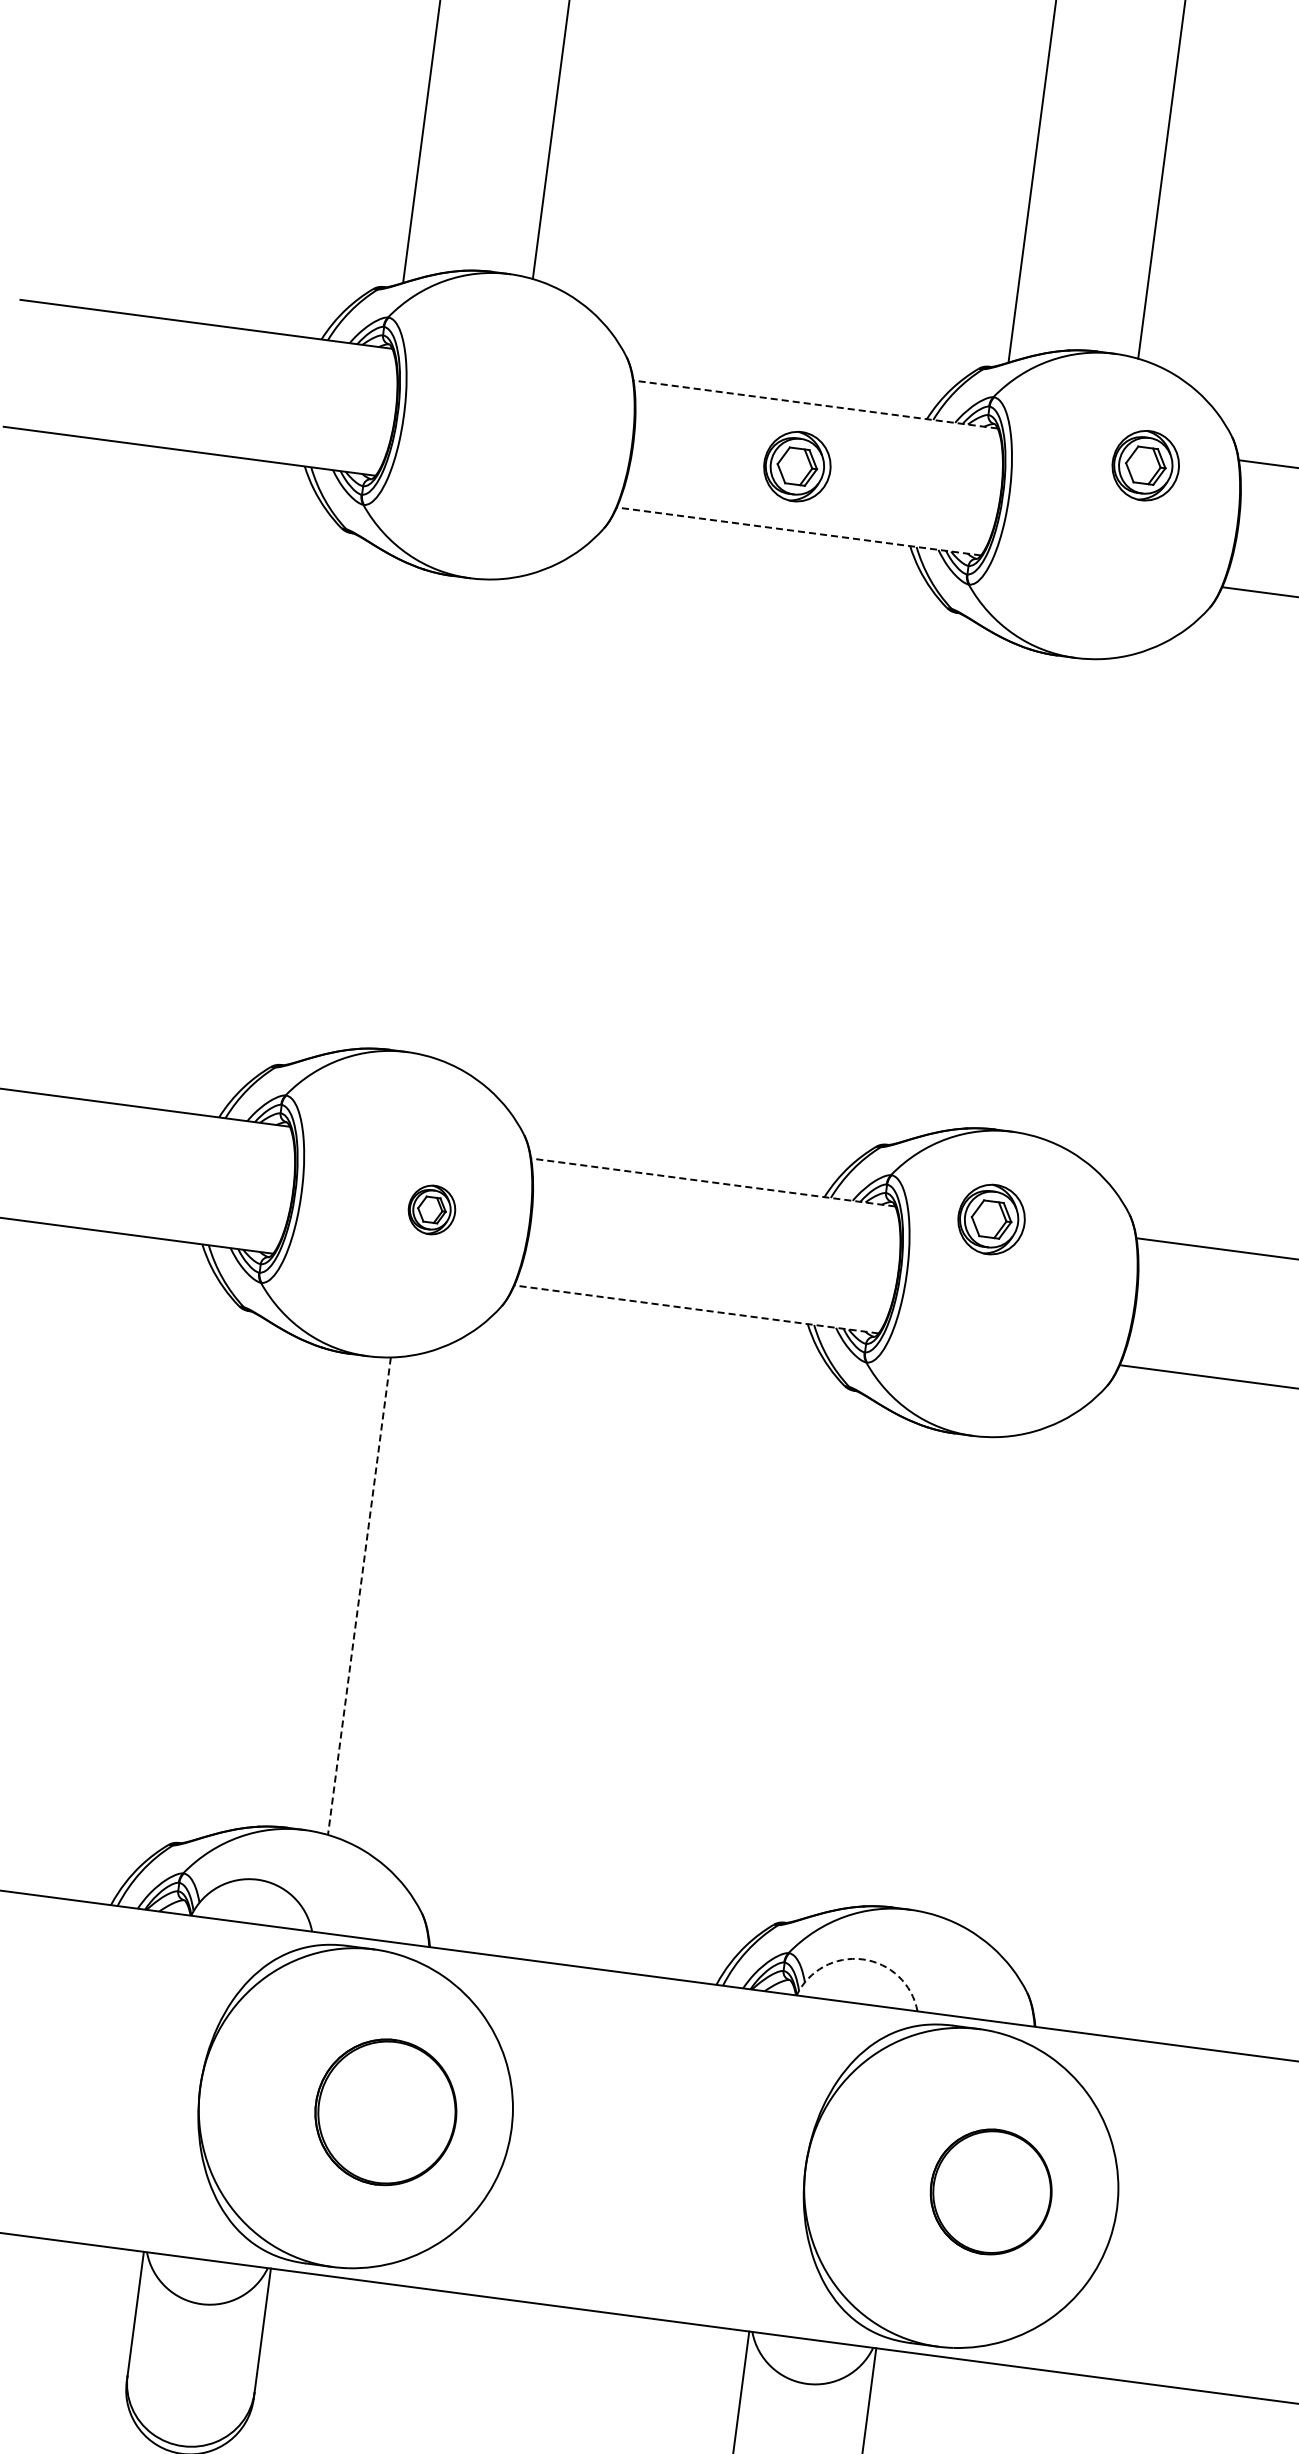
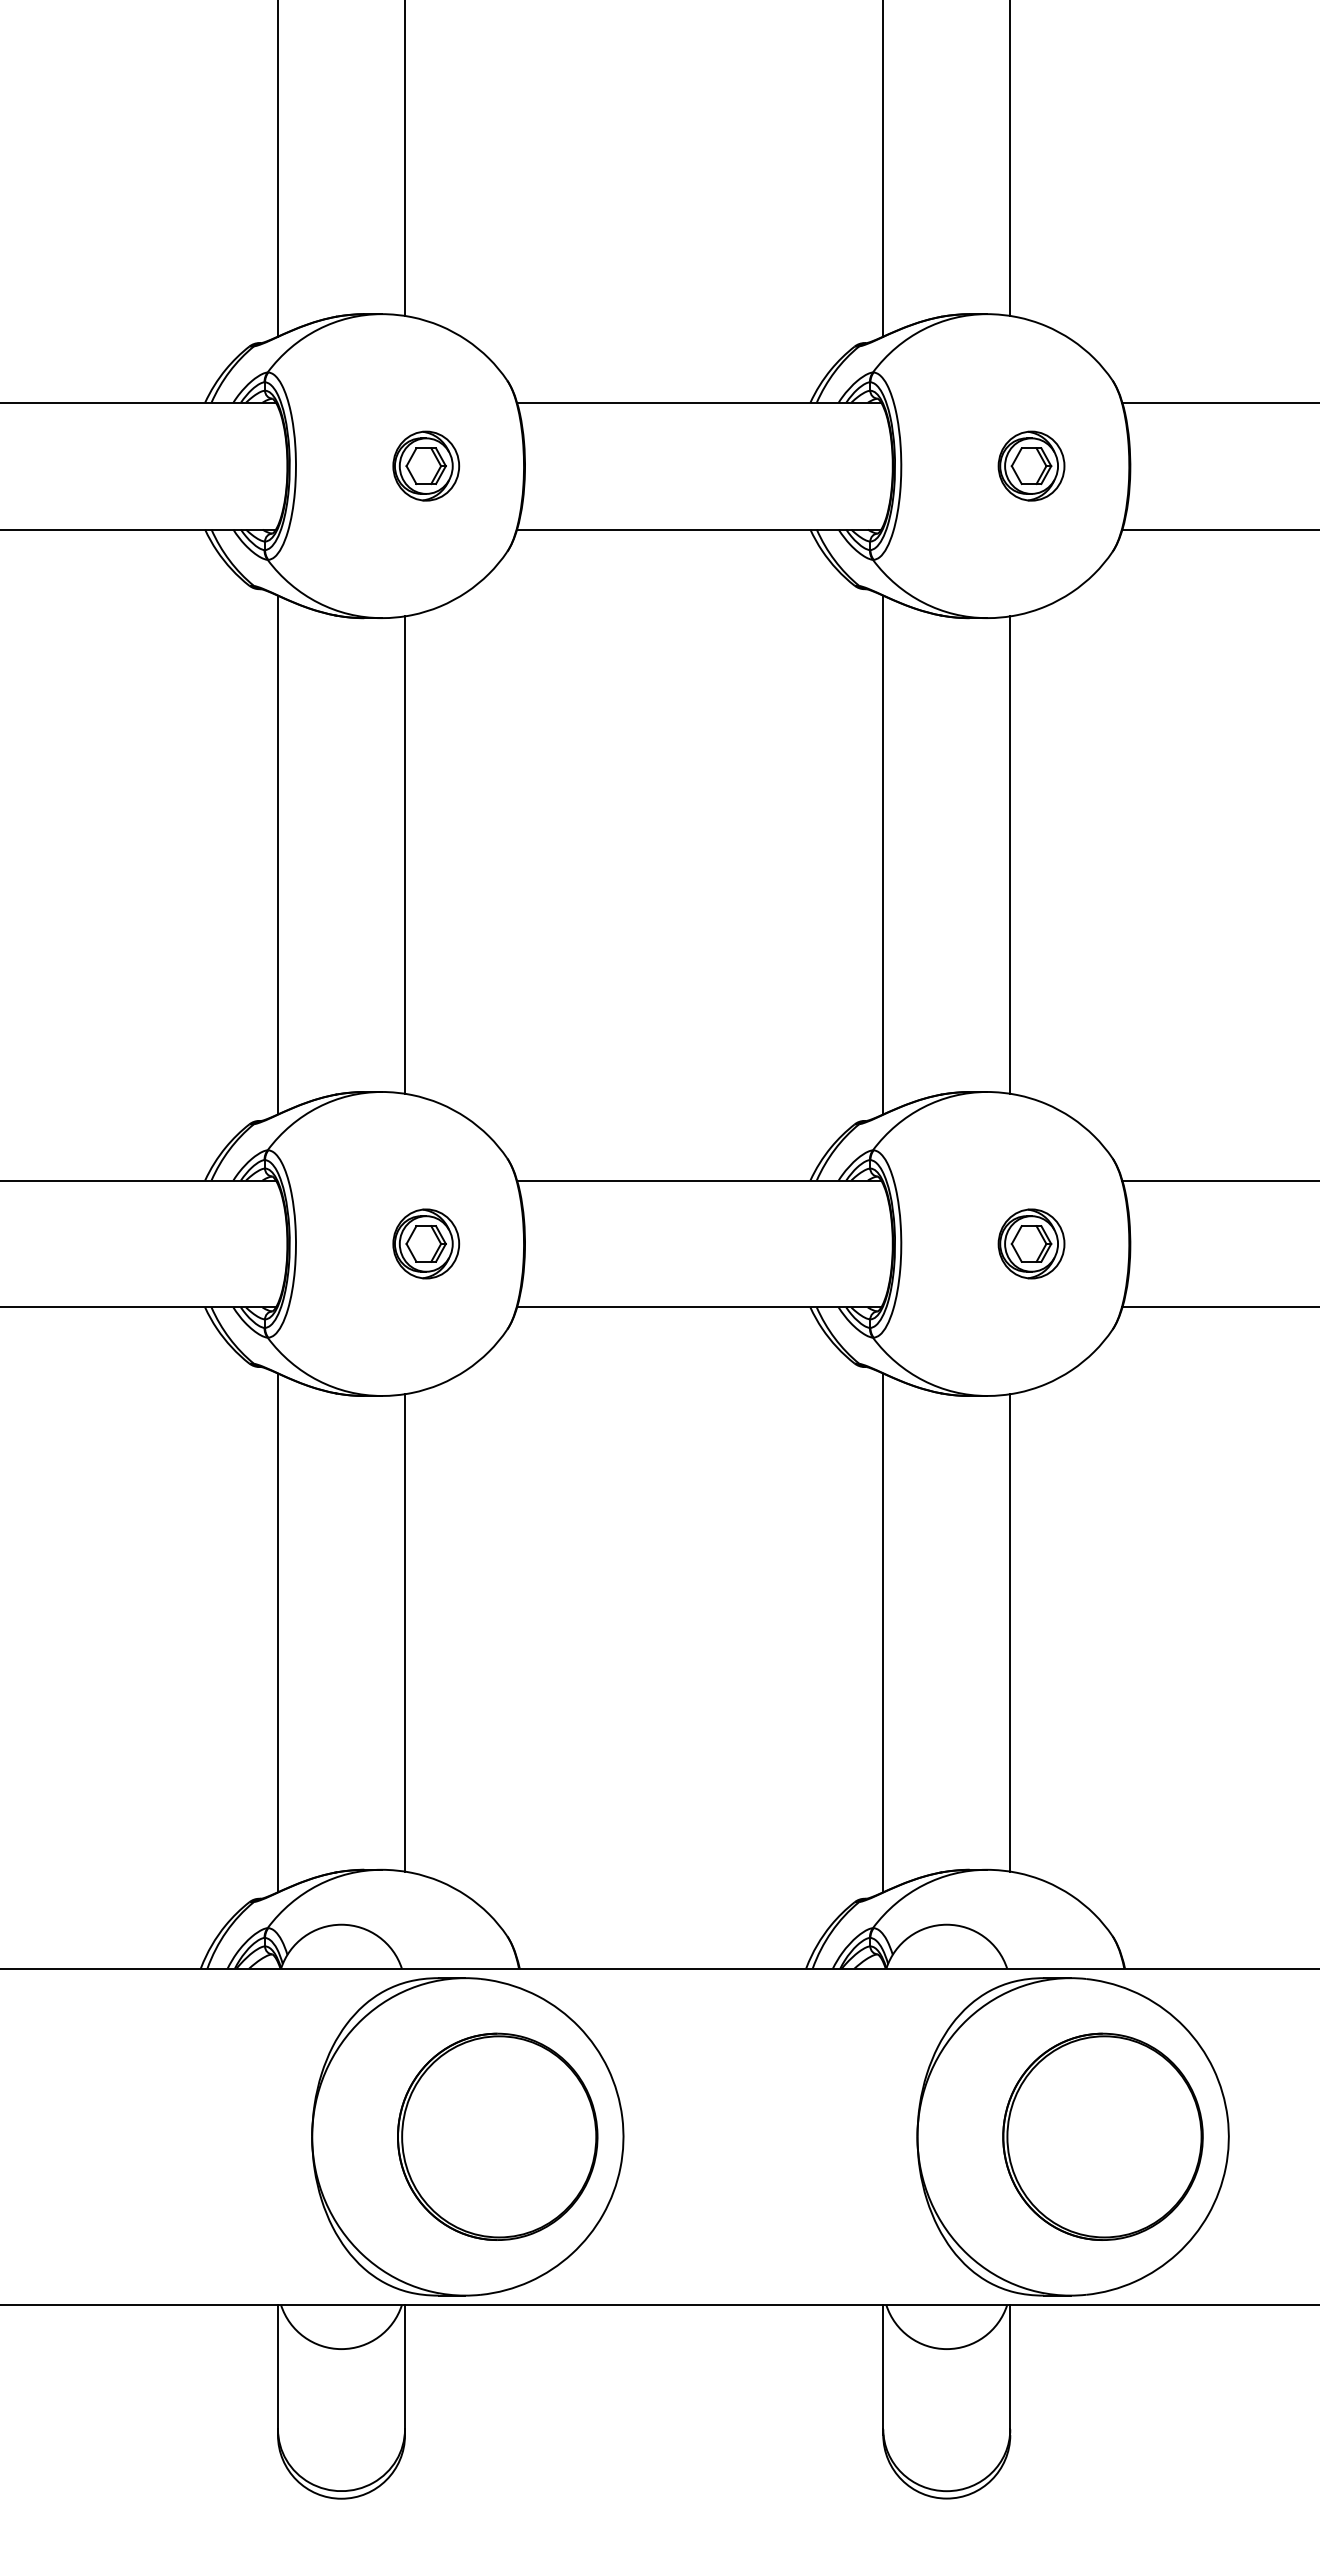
line: (814, 404) -> (698, 402), dashed -> solid
part: (1145, 465) -> (1031, 465), moved
part: (797, 466) -> (426, 465), moved
line: (798, 531) -> (698, 529), dashed -> solid
line: (335, 801) -> (278, 854), added
line: (462, 817) -> (405, 854), added
line: (940, 880) -> (883, 854), added
line: (1067, 897) -> (1010, 854), added
line: (712, 1182) -> (698, 1180), dashed -> solid
part: (432, 1209) -> (426, 1243), size x1.43
part: (991, 1219) -> (1031, 1243), moved
line: (695, 1309) -> (698, 1307), dashed -> solid
line: (232, 1579) -> (278, 1632), added
line: (359, 1595) -> (405, 1632), dashed -> solid
line: (838, 1658) -> (883, 1632), added
line: (965, 1675) -> (1010, 1632), added
arc: (862, 1959) -> (946, 1924), dashed -> solid
part: (385, 2112) -> (497, 2136), size x1.43
part: (990, 2191) -> (1102, 2136), size x1.67

